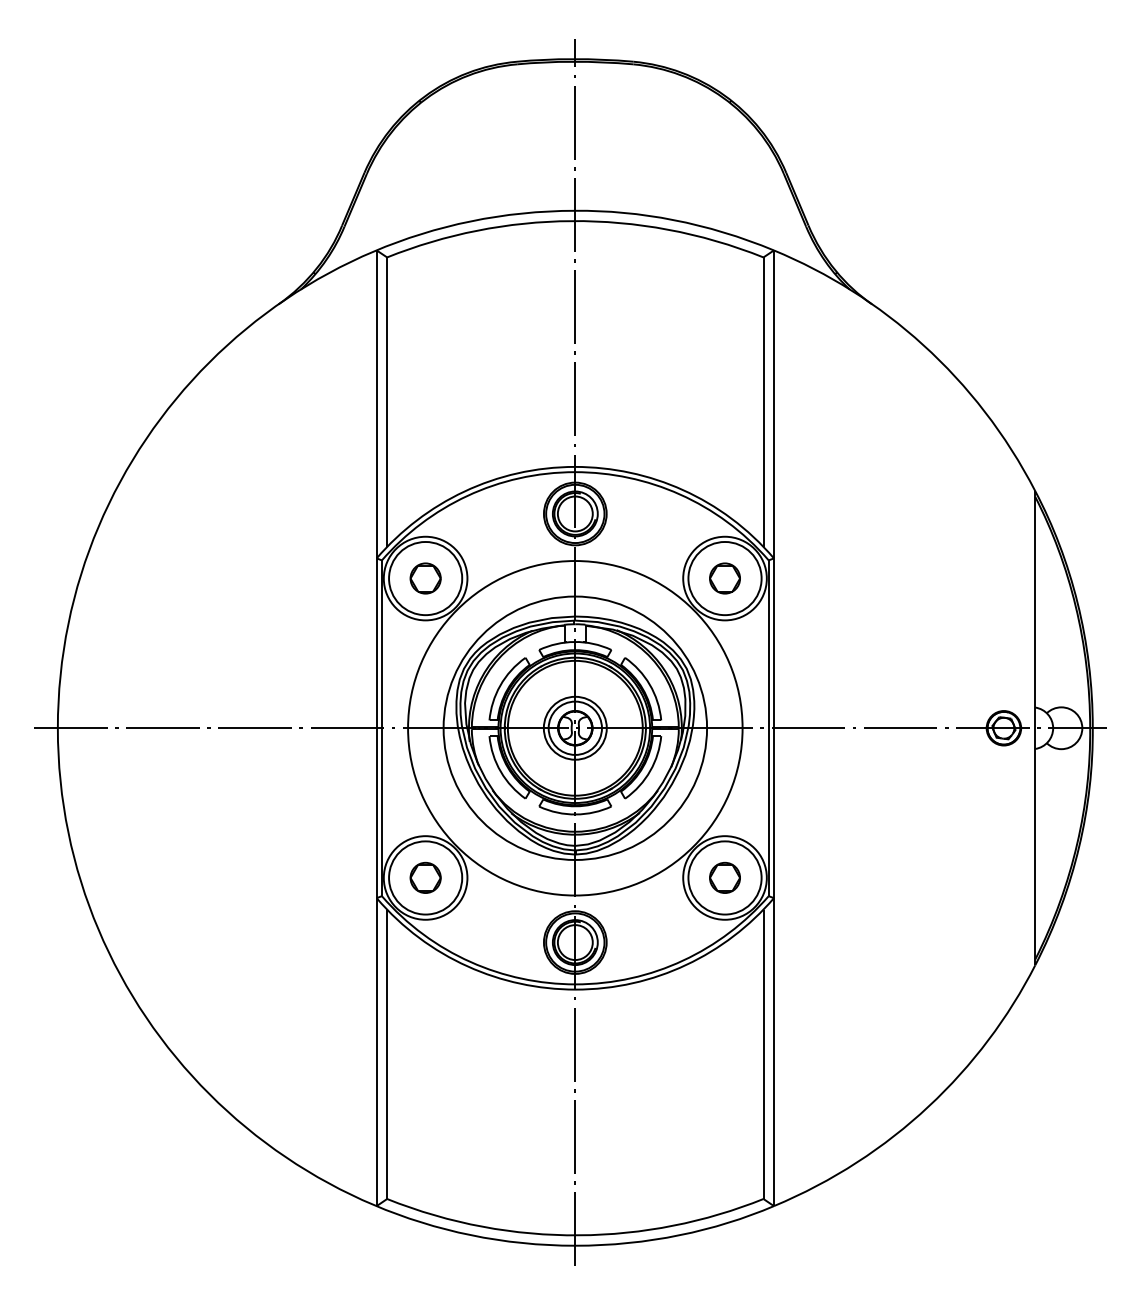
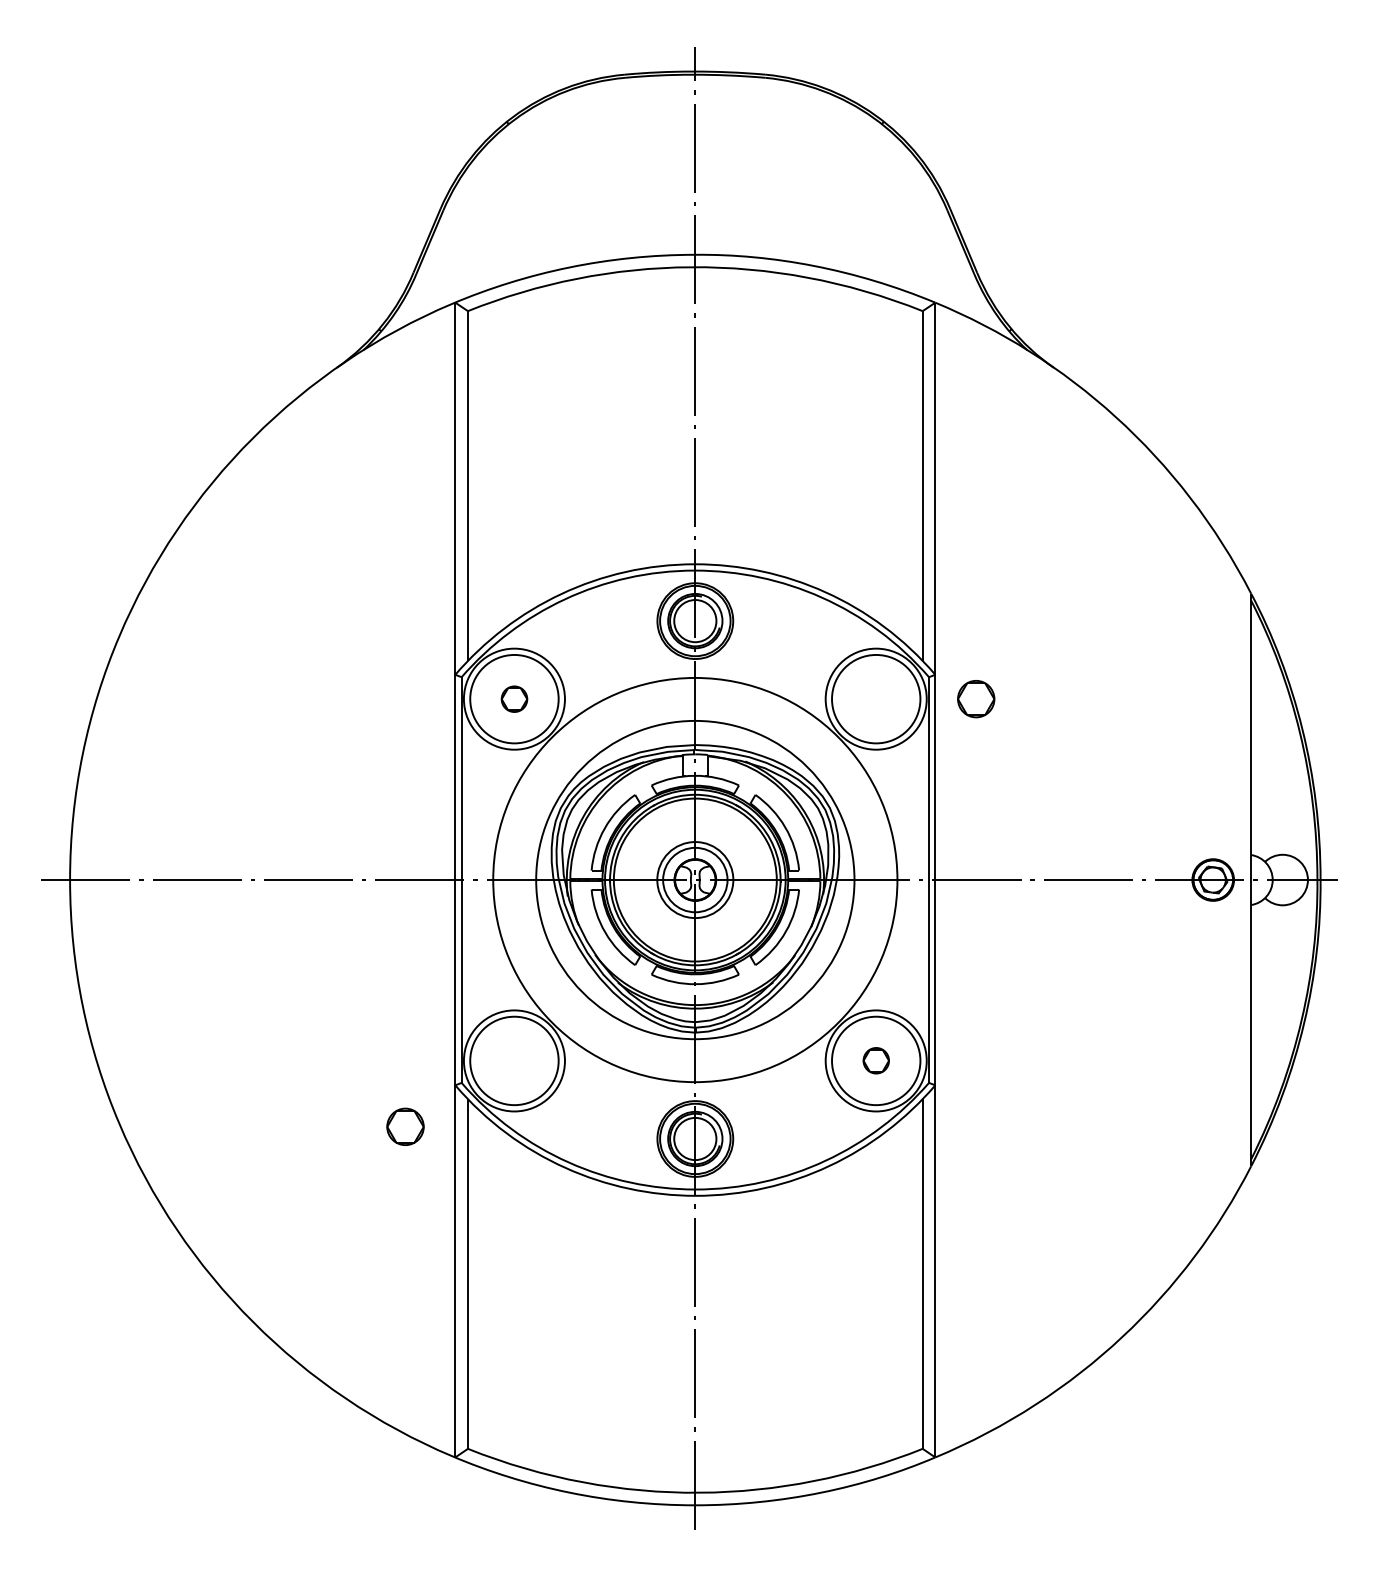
part: (425, 578) -> (514, 699), size x0.7
part: (725, 578) -> (976, 699), moved
part: (425, 877) -> (405, 1126), moved
part: (725, 877) -> (876, 1060), size x0.7

